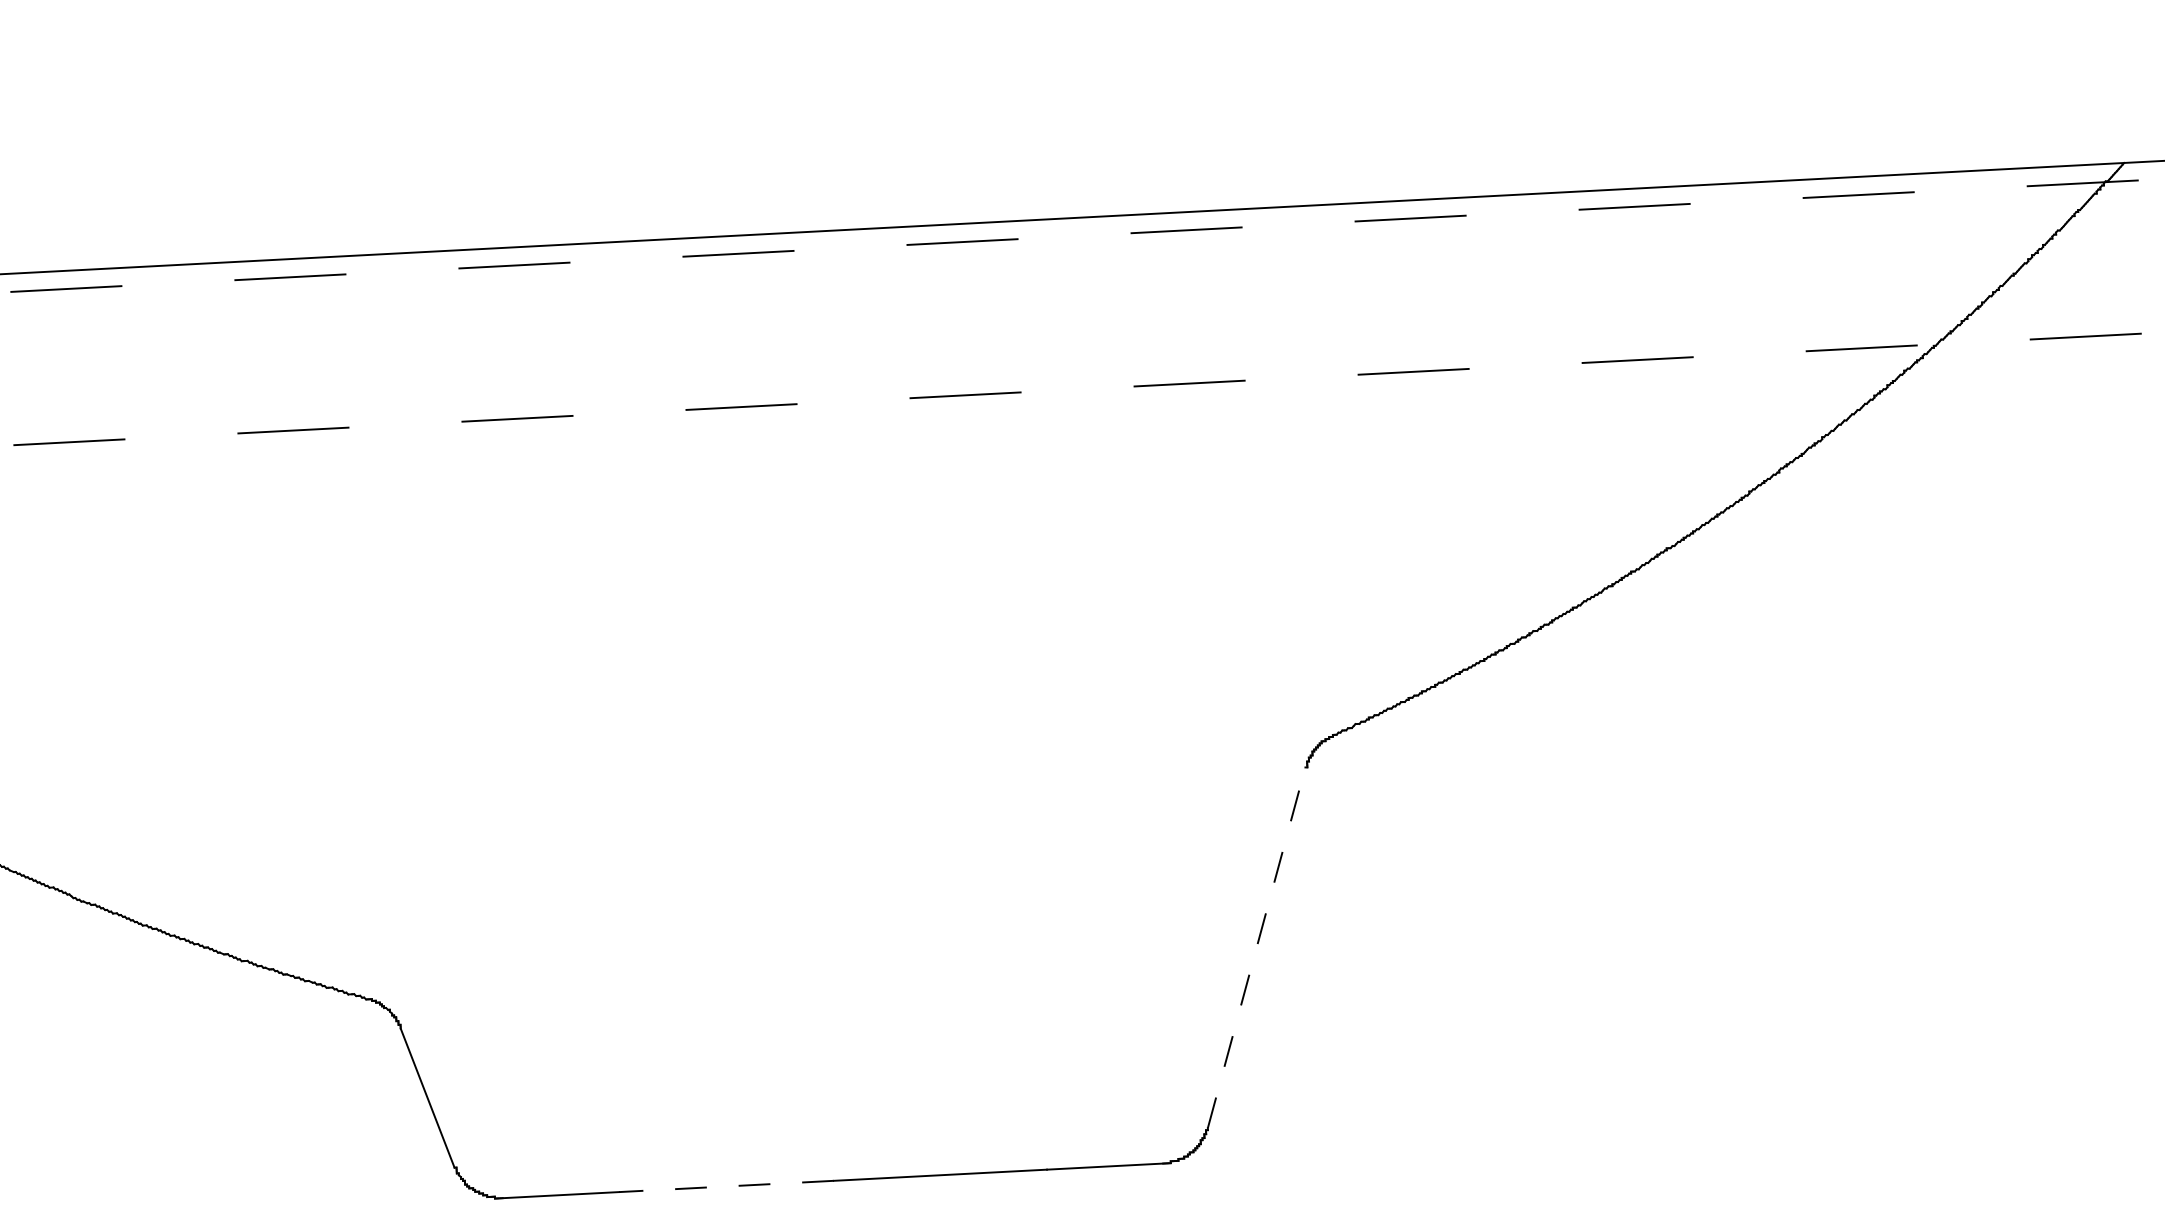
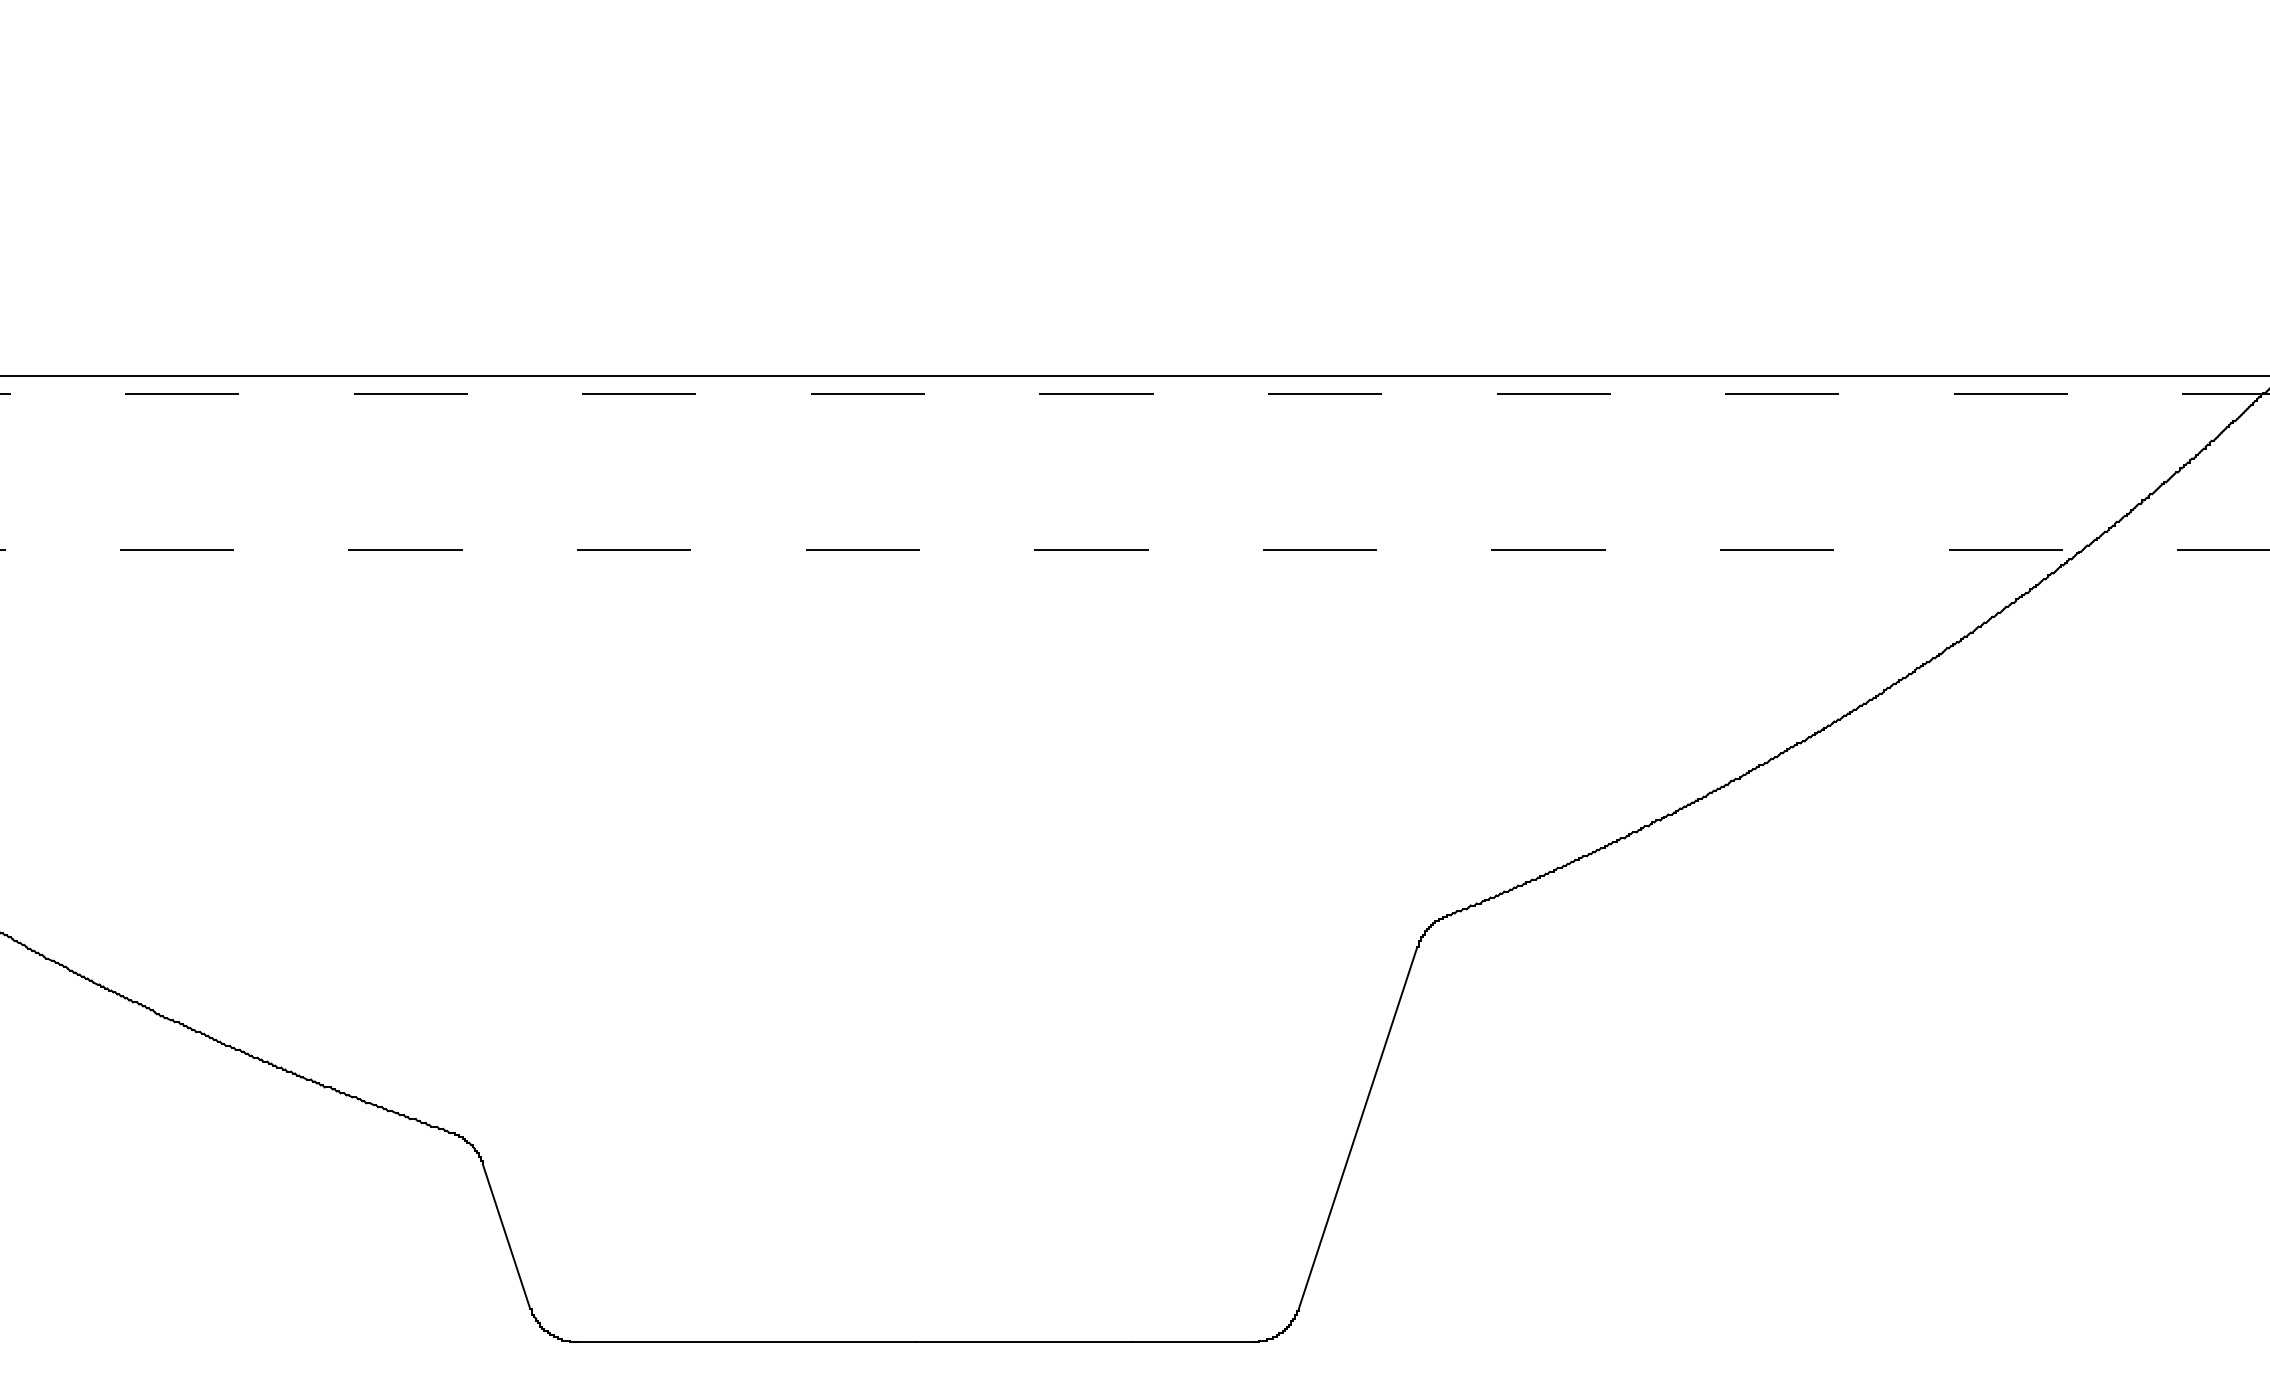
line: (1256, 947) -> (1358, 1127), dashed -> solid
line: (726, 1186) -> (805, 1342), dashed -> solid

